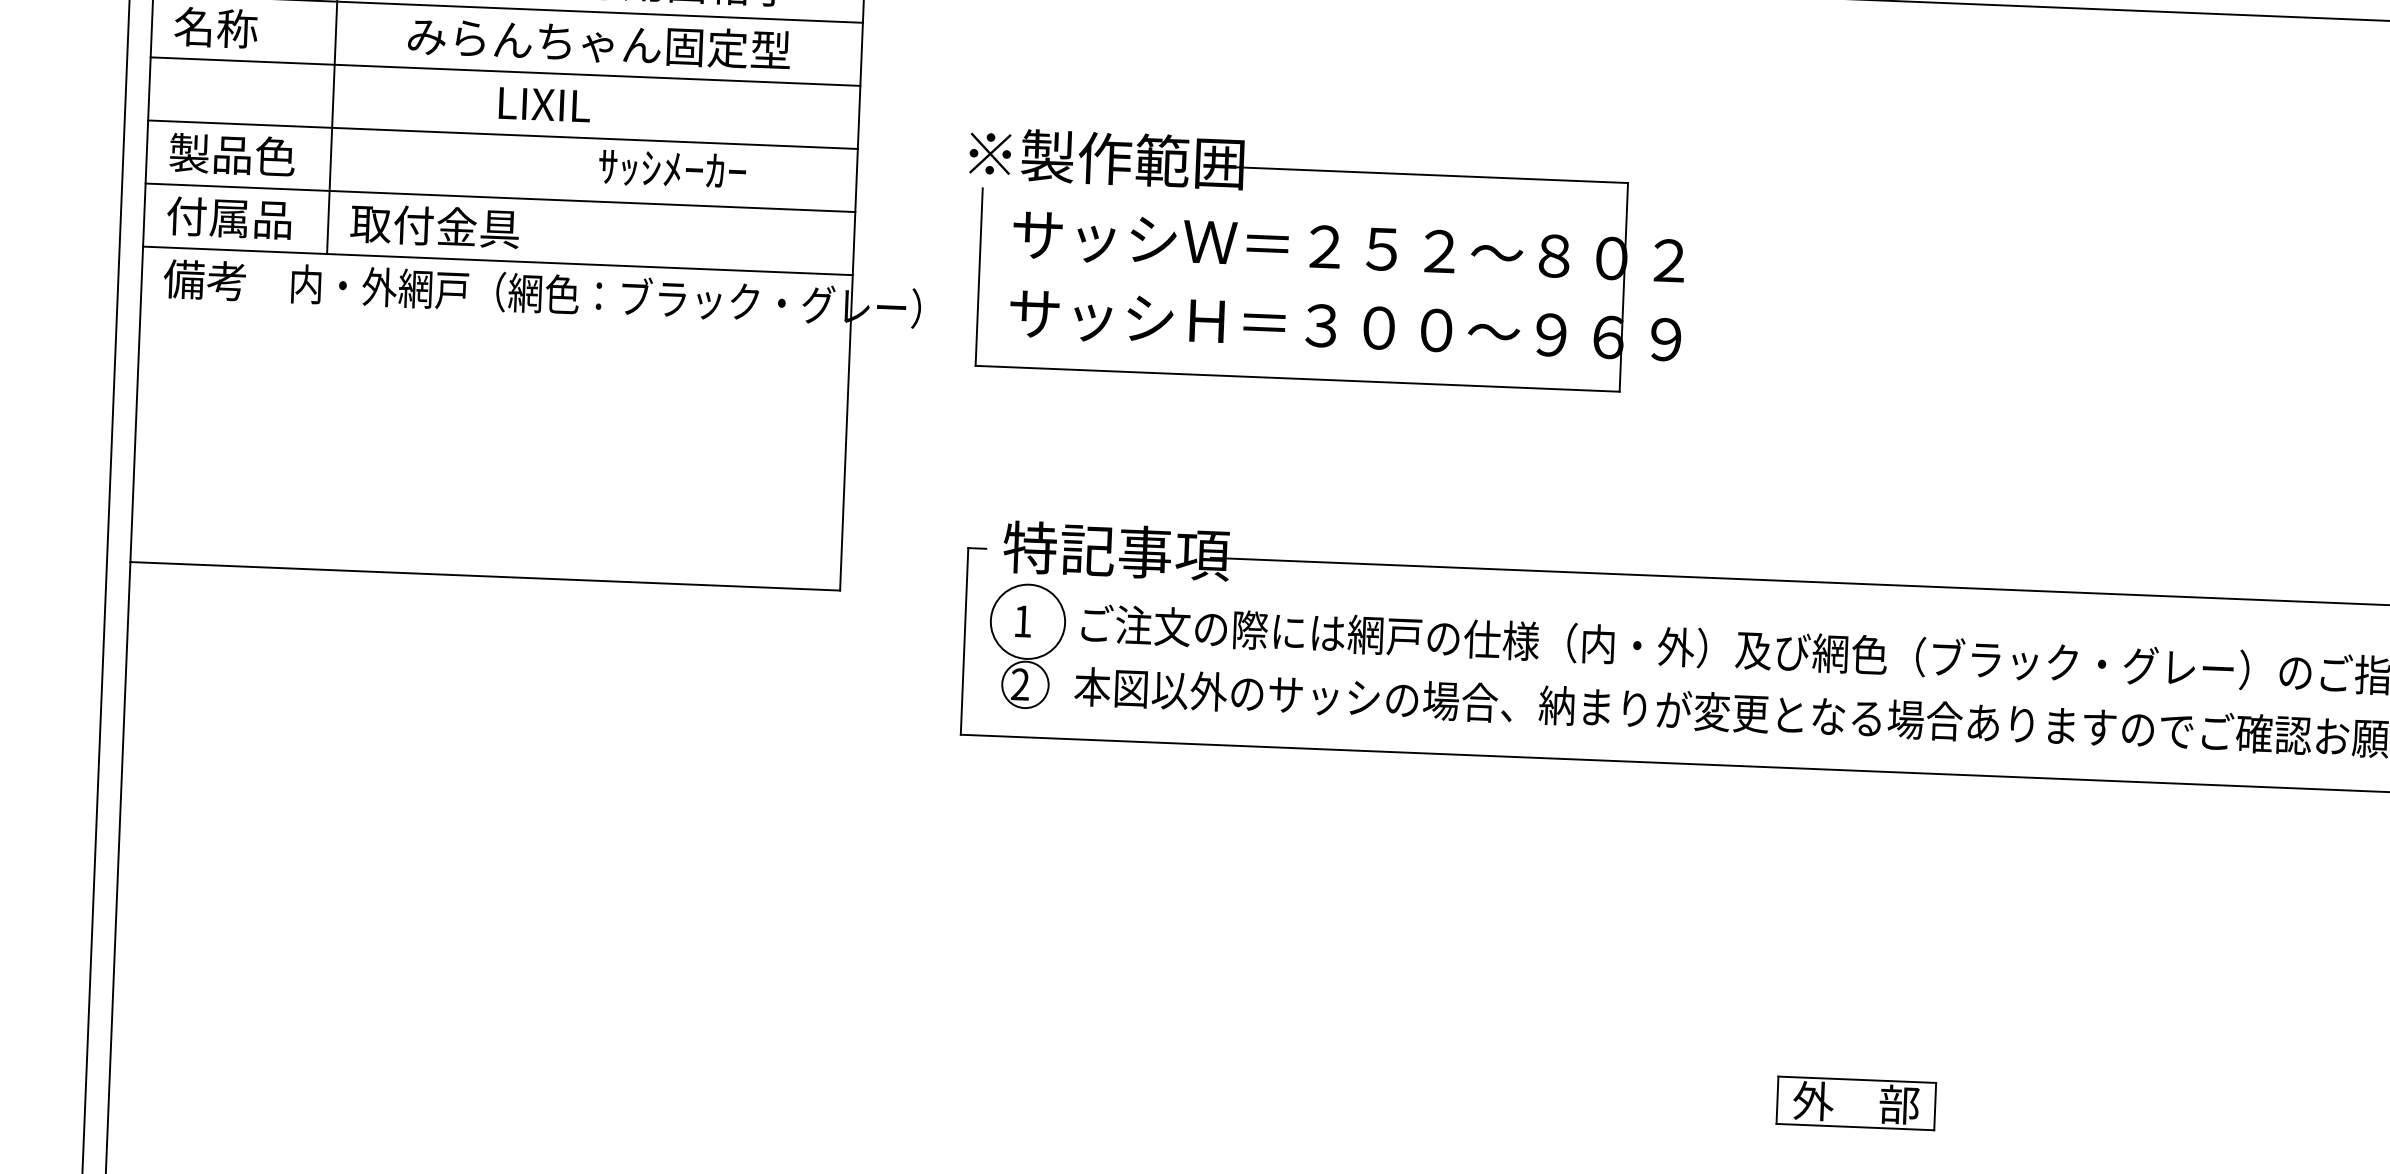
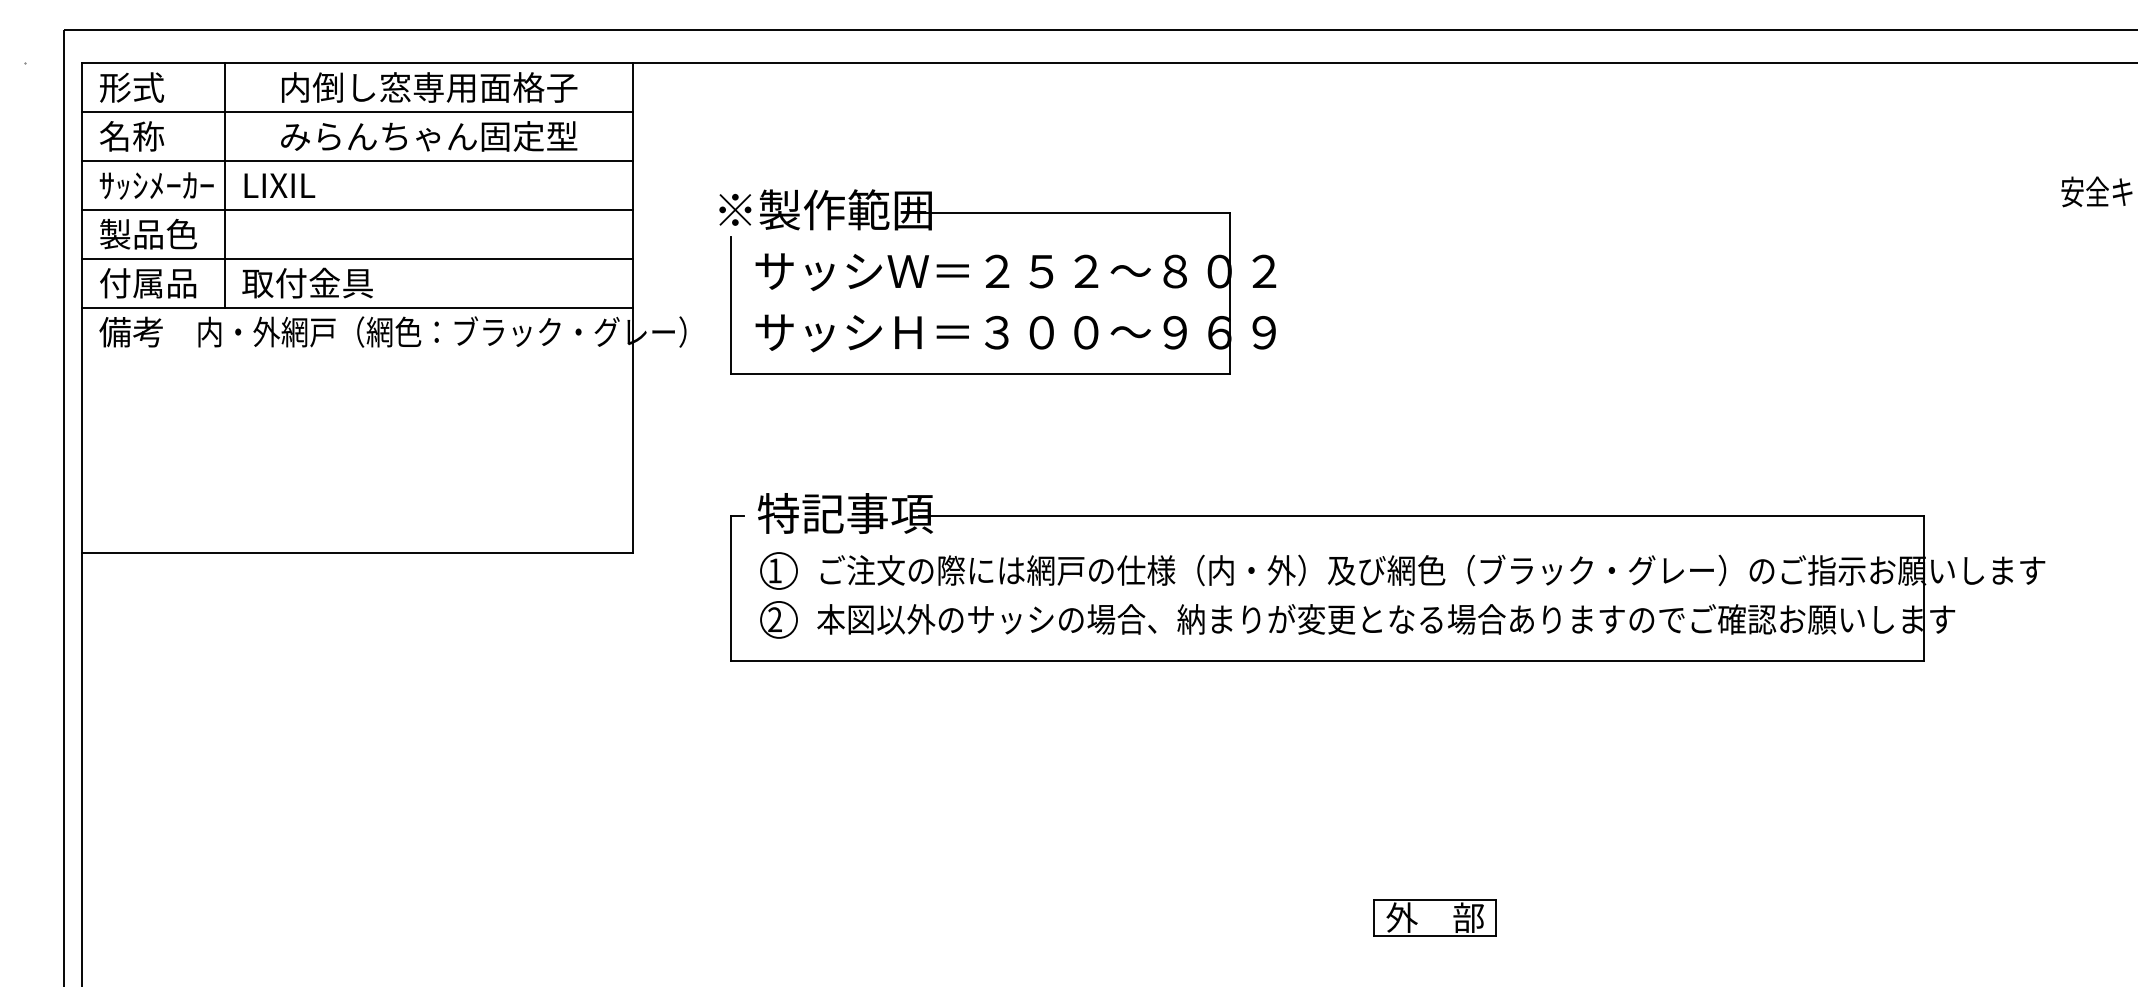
text: (544, 104) -> (279, 185), moved
text: (672, 169) -> (156, 185), moved
circle: (1028, 621) -> (779, 570), size x0.62

